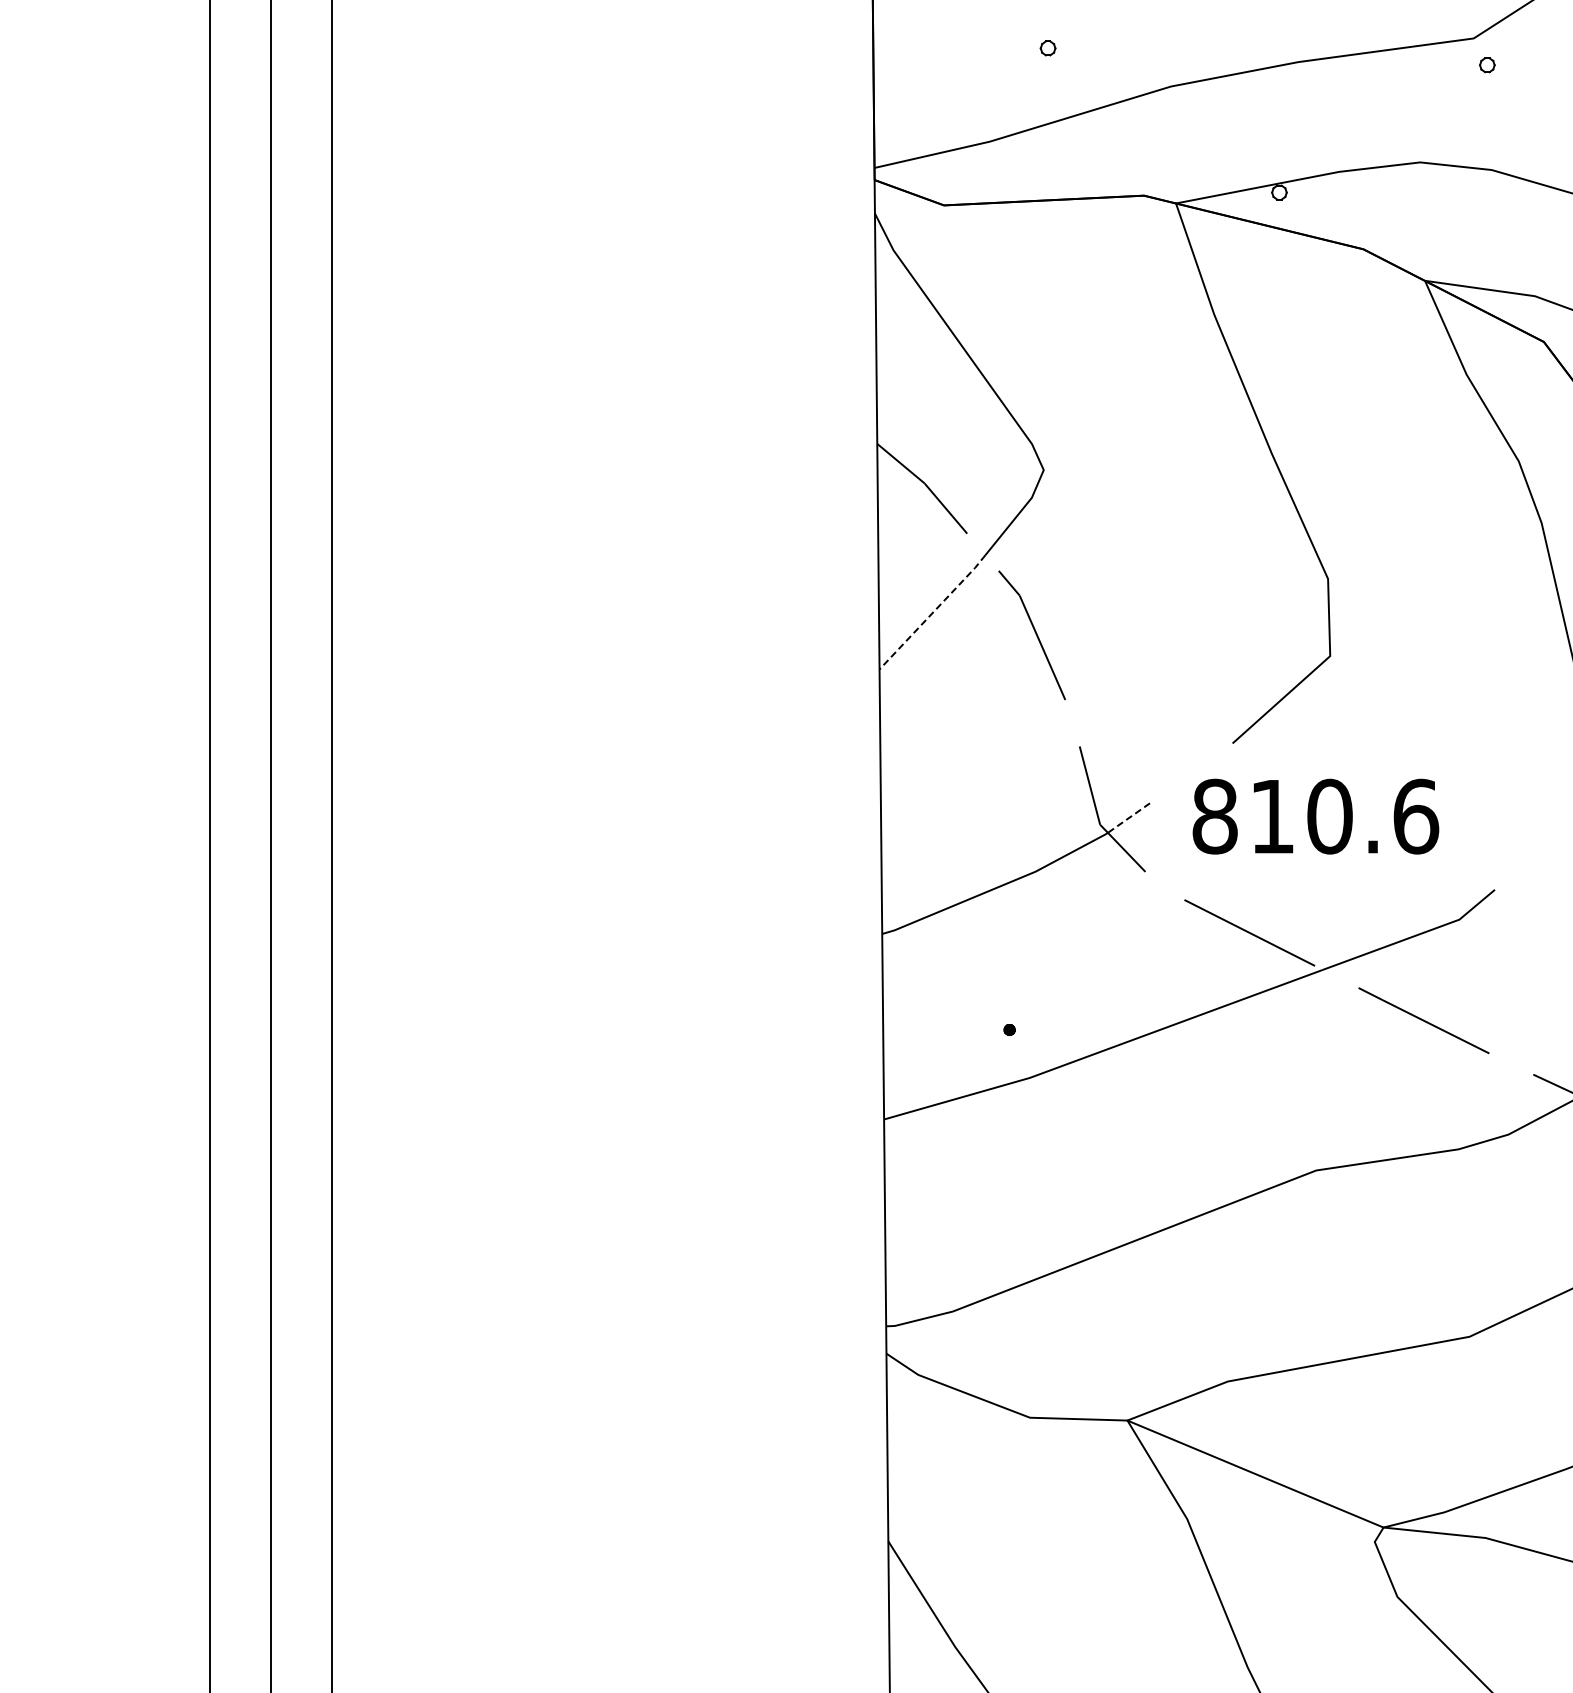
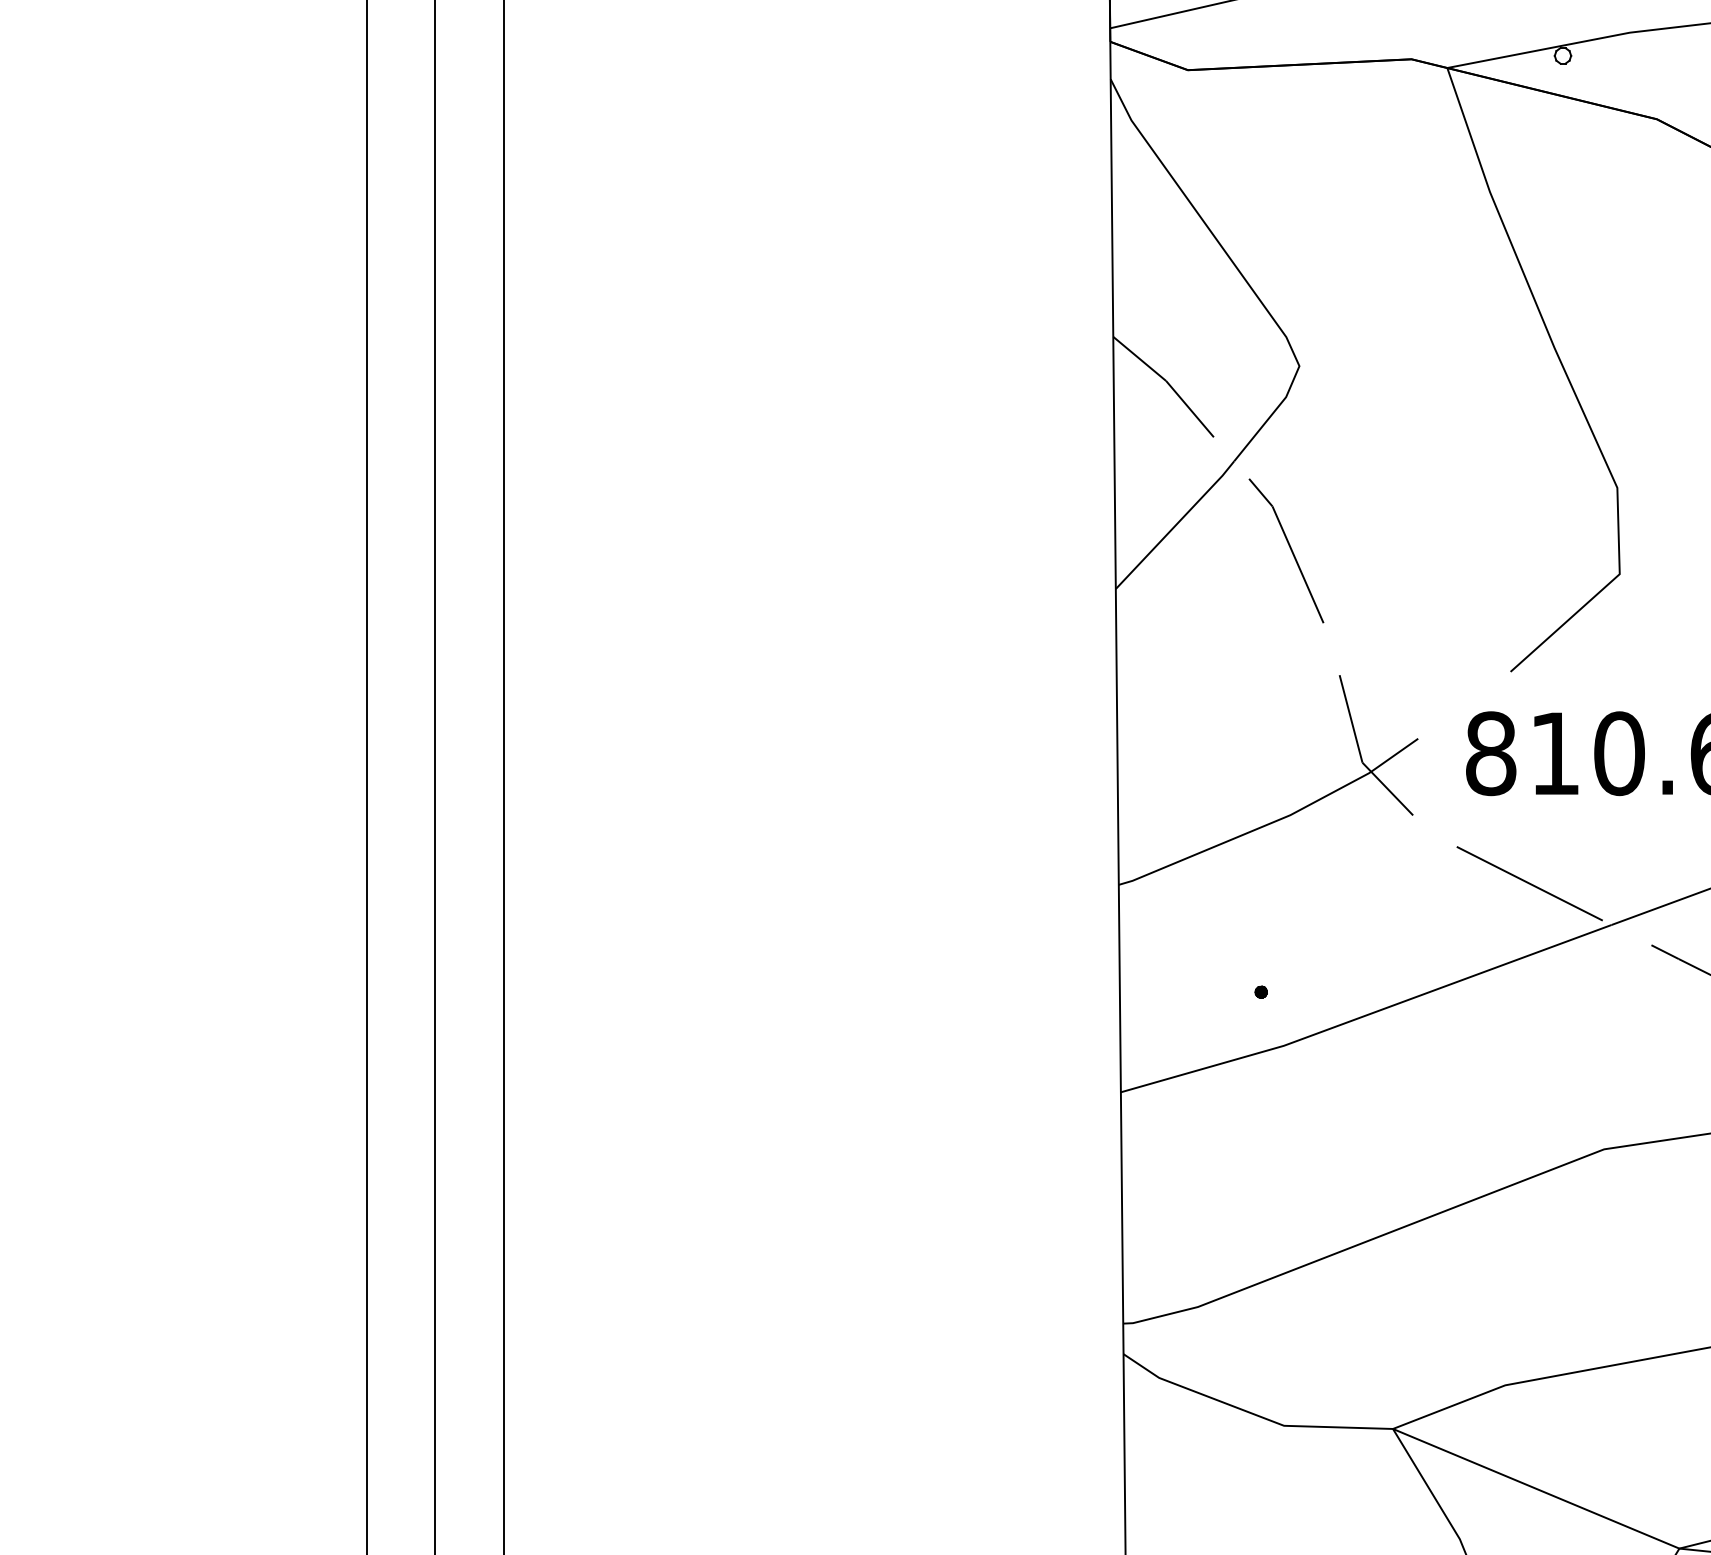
line: (933, 612) -> (1176, 525), dashed -> solid
line: (1128, 818) -> (1394, 755), dashed -> solid

